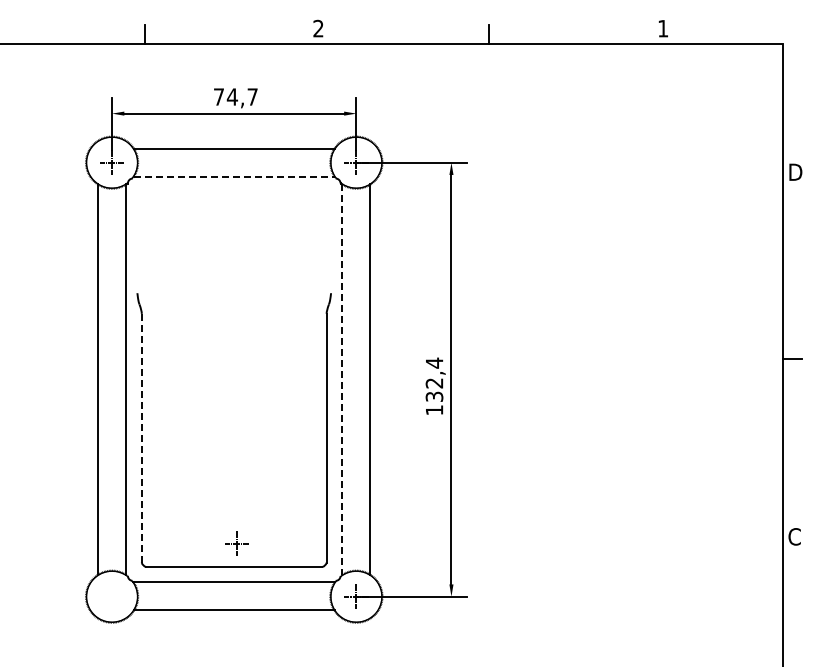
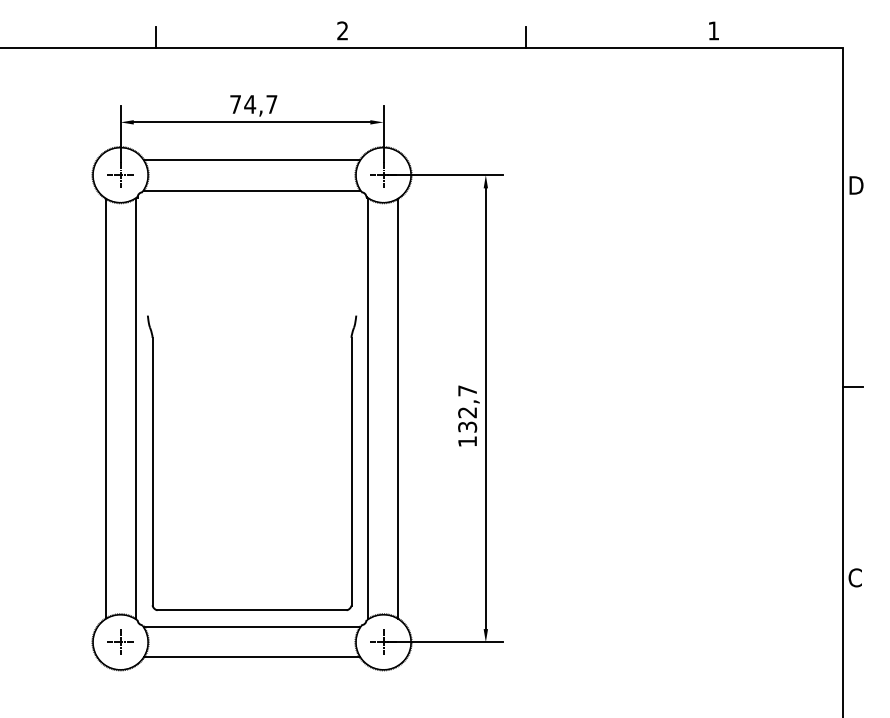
line: (234, 176) -> (252, 190), dashed -> solid
text: (434, 362) -> (467, 390), 132,4 -> 132,7
line: (342, 380) -> (368, 409), dashed -> solid
line: (141, 437) -> (152, 470), dashed -> solid
part: (236, 543) -> (119, 642), moved

